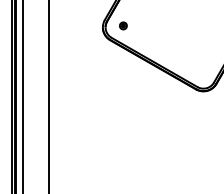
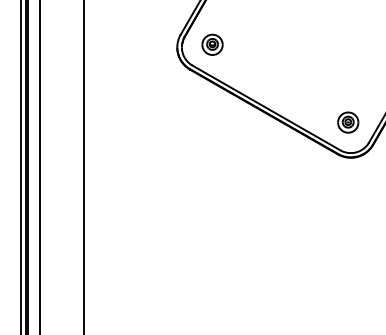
part: (123, 25) -> (212, 44), size x1.67
part: (201, 70) -> (347, 121), added

